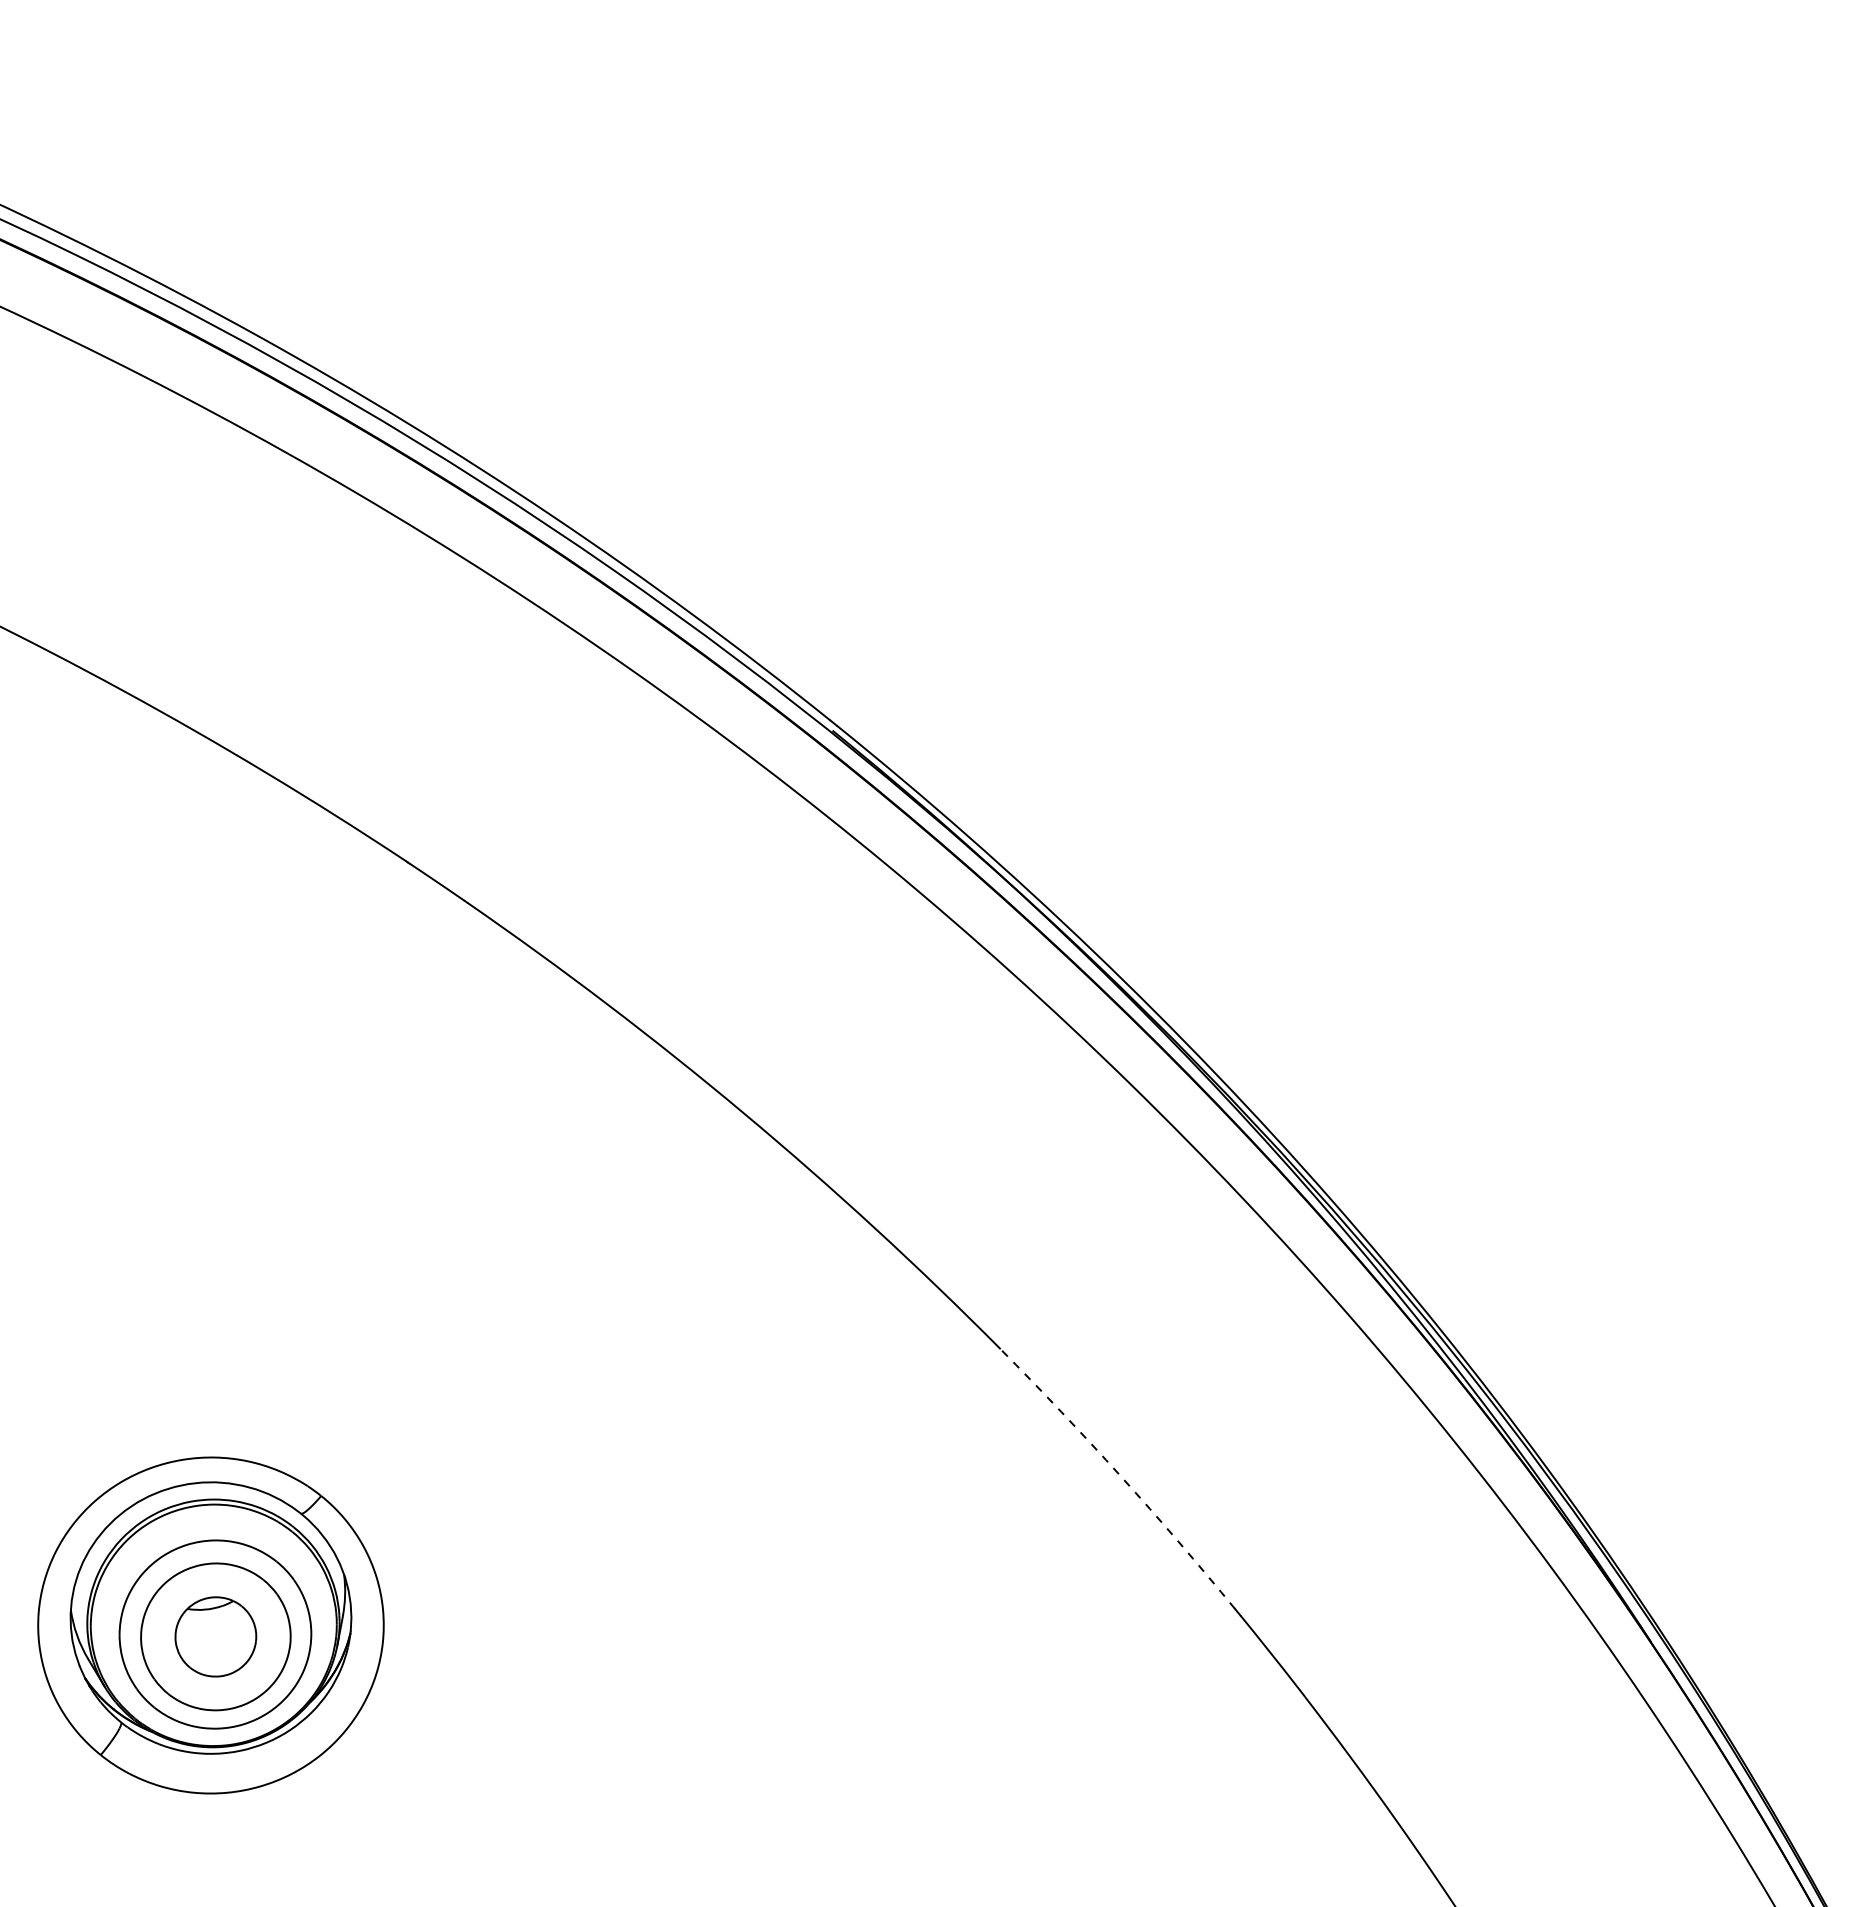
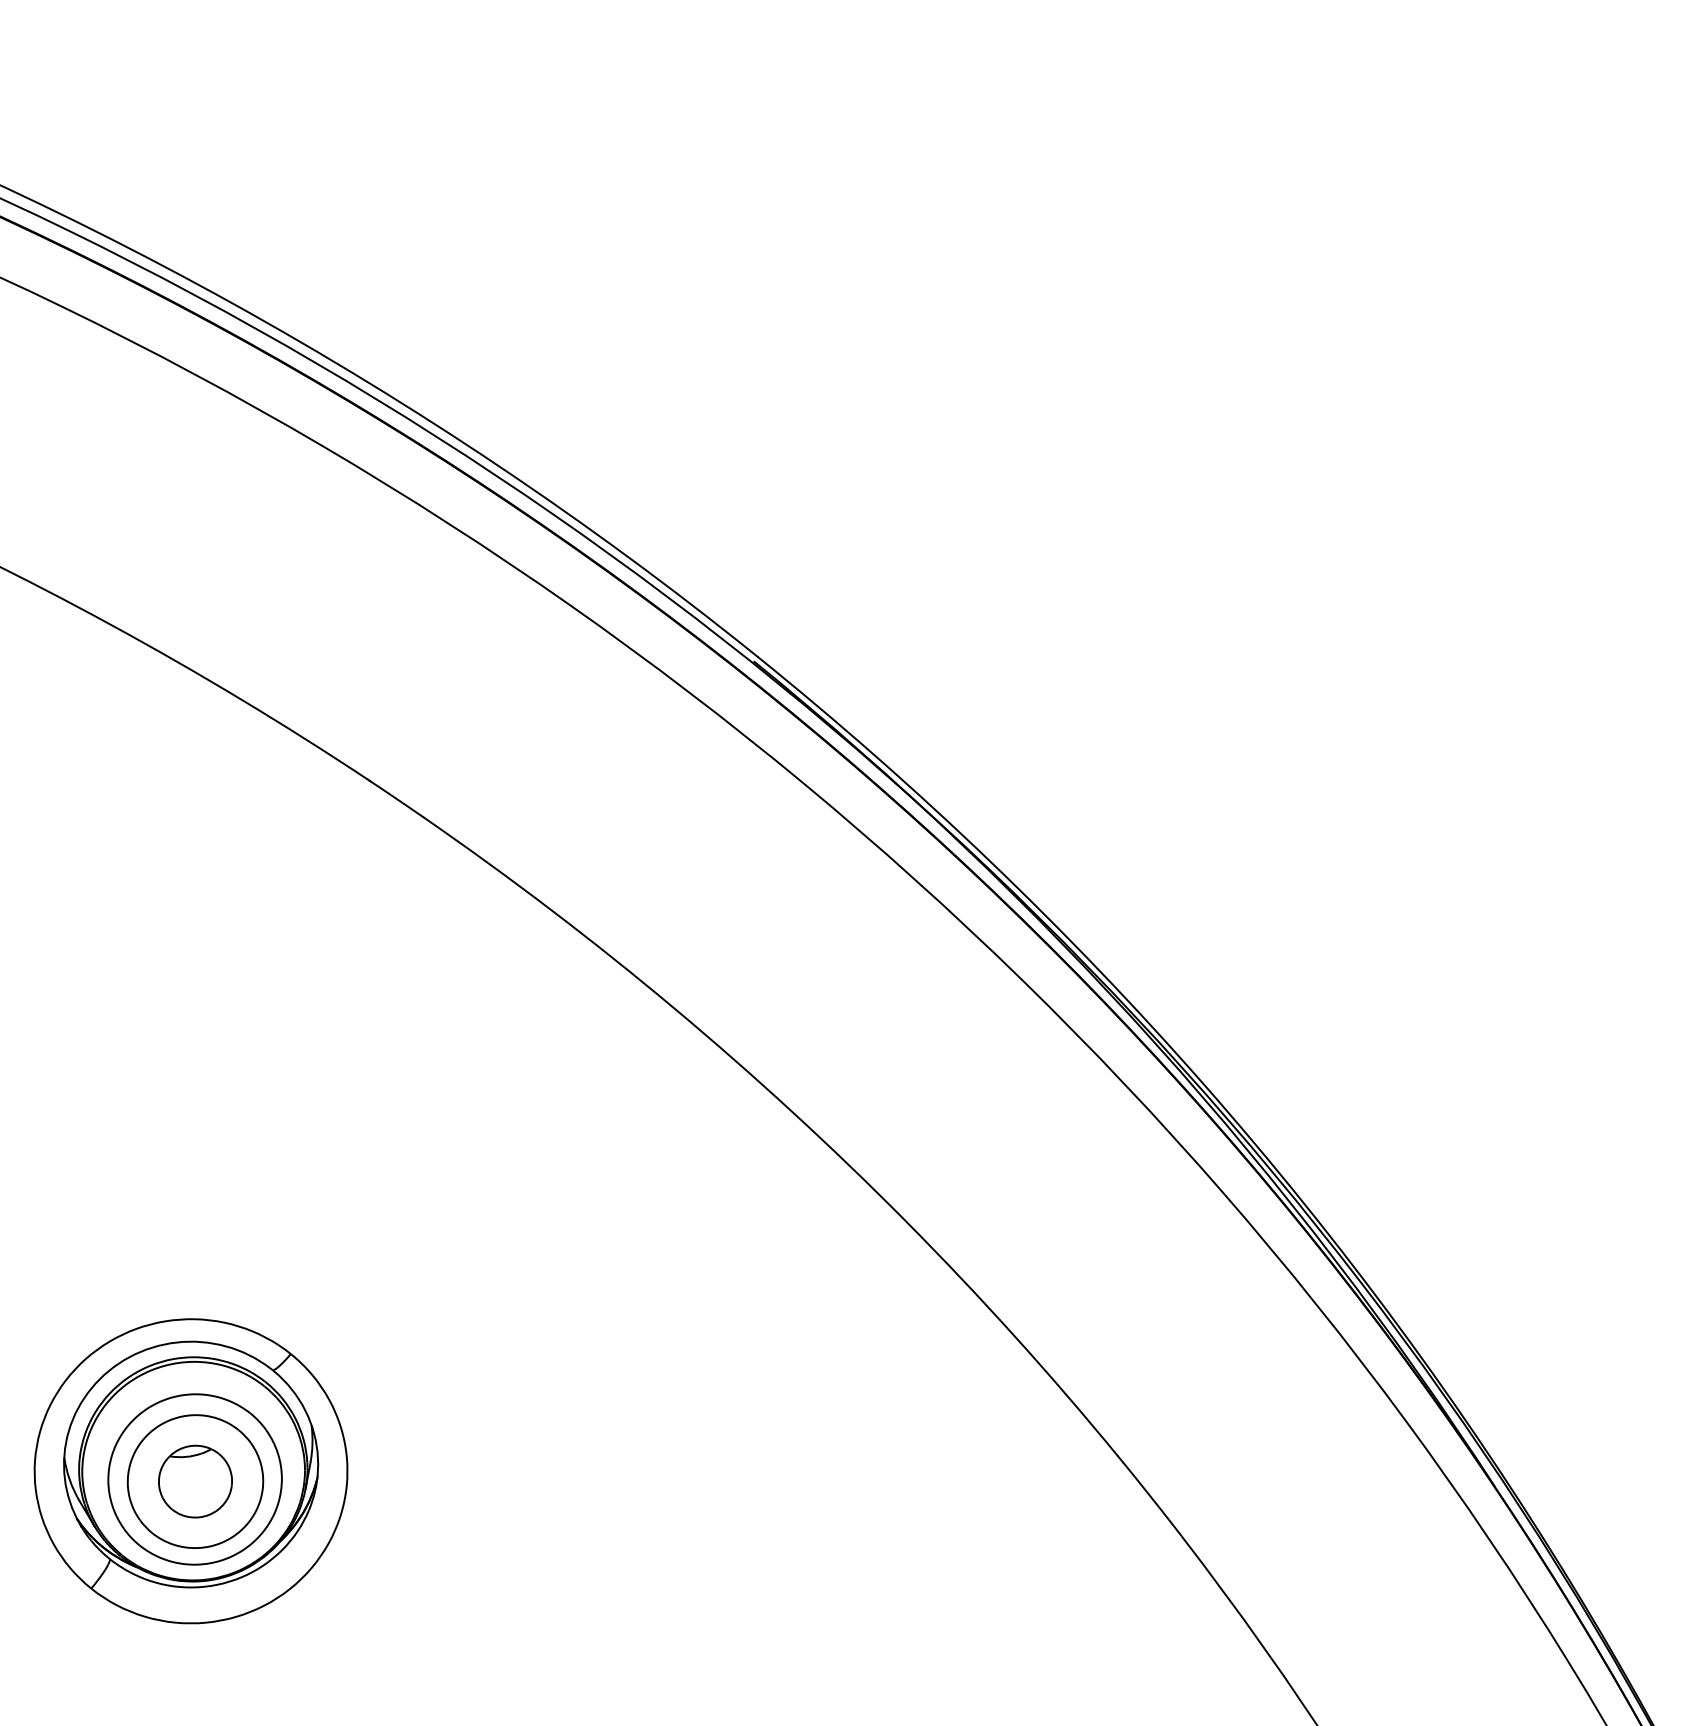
arc: (1120, 1476) -> (1014, 1336), dashed -> solid

